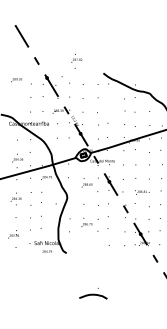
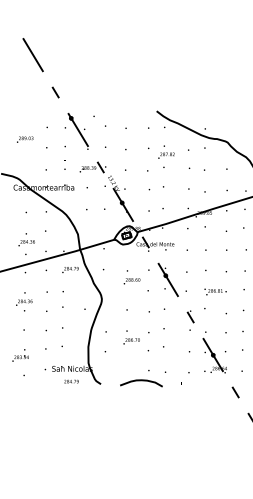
text: (76, 61) -> (165, 156), moved
text: (16, 80) -> (24, 140), moved
part: (93, 293) -> (141, 378), moved

